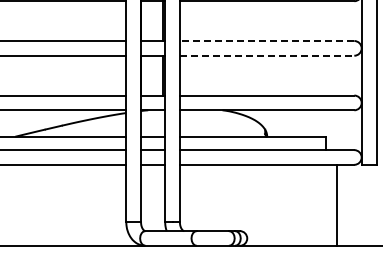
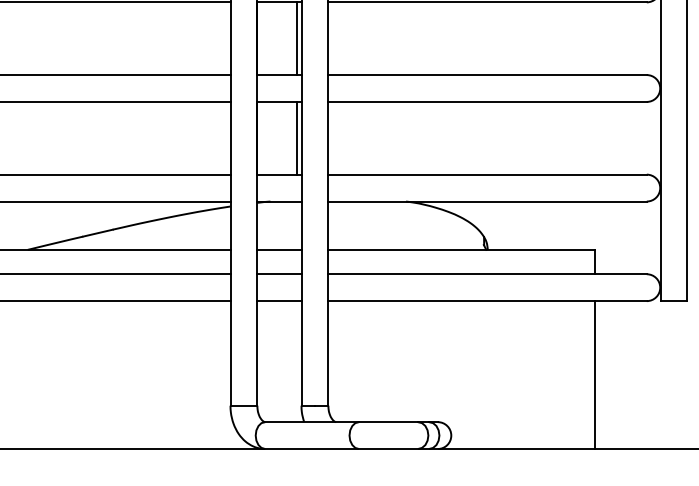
line: (266, 41) -> (486, 75), dashed -> solid
line: (267, 55) -> (488, 101), dashed -> solid
line: (336, 204) -> (594, 373), moved

